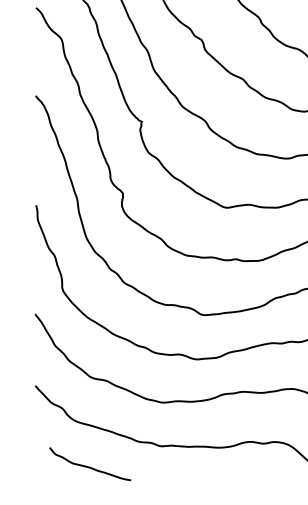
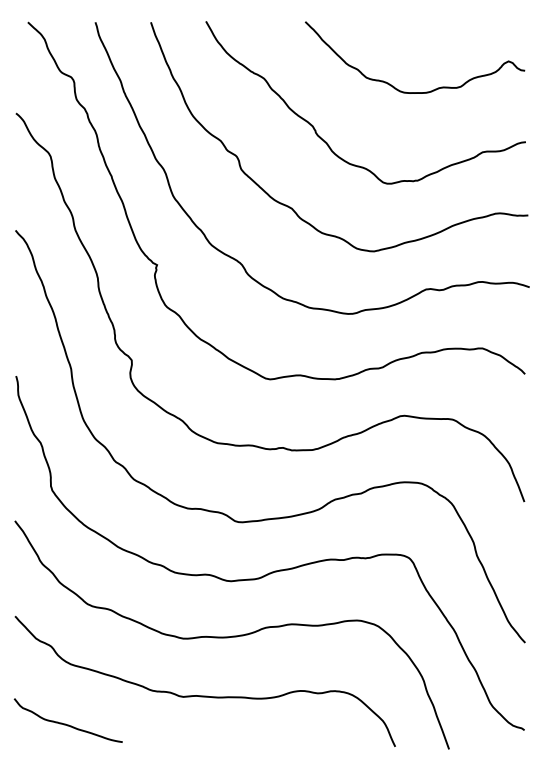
curve: (88, 466) -> (65, 723), moved

